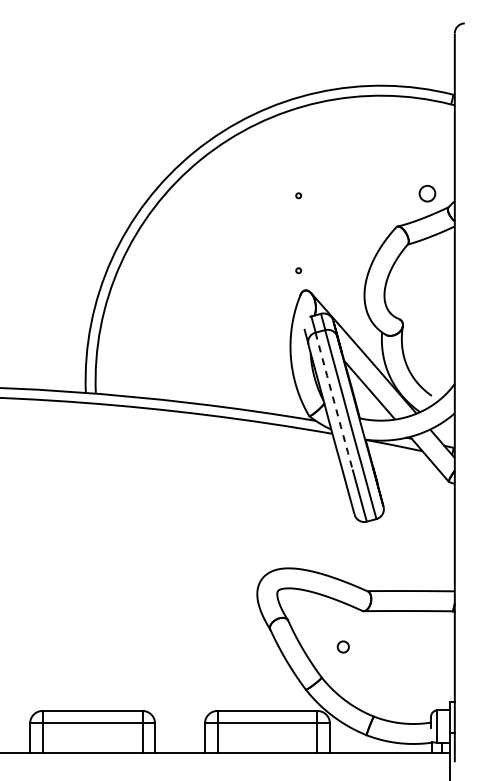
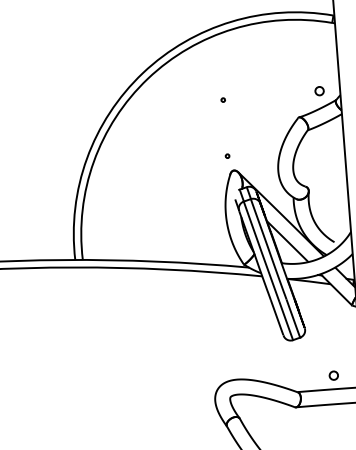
circle: (427, 193) -> (319, 90), size x0.71
arc: (333, 401) -> (261, 252), dashed -> solid
circle: (342, 646) -> (333, 375), moved

